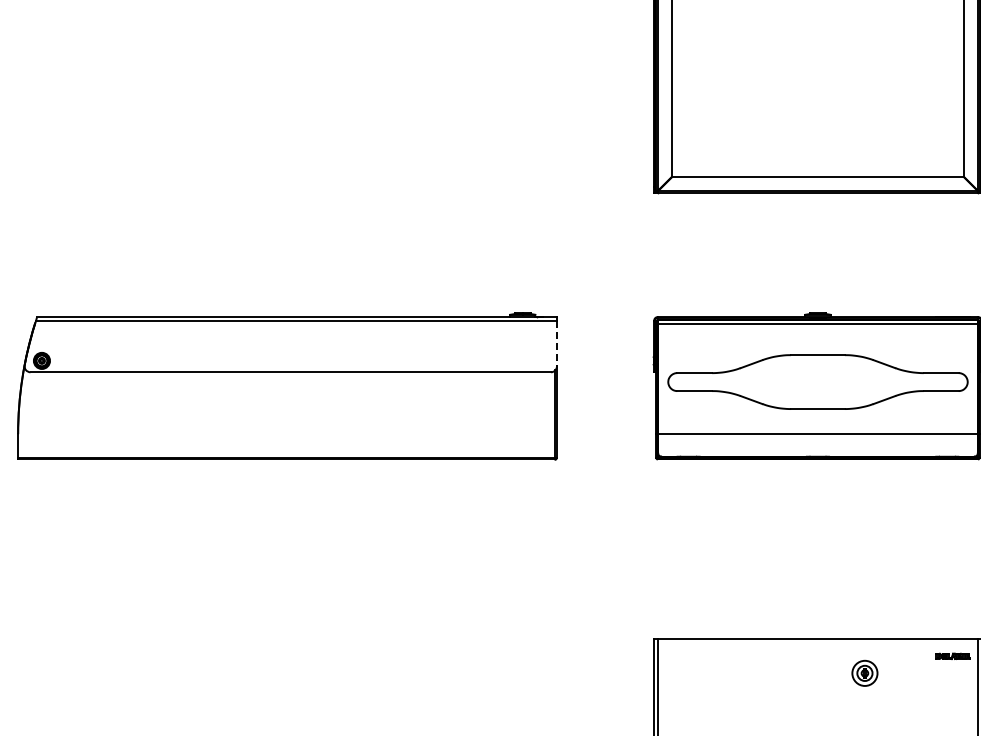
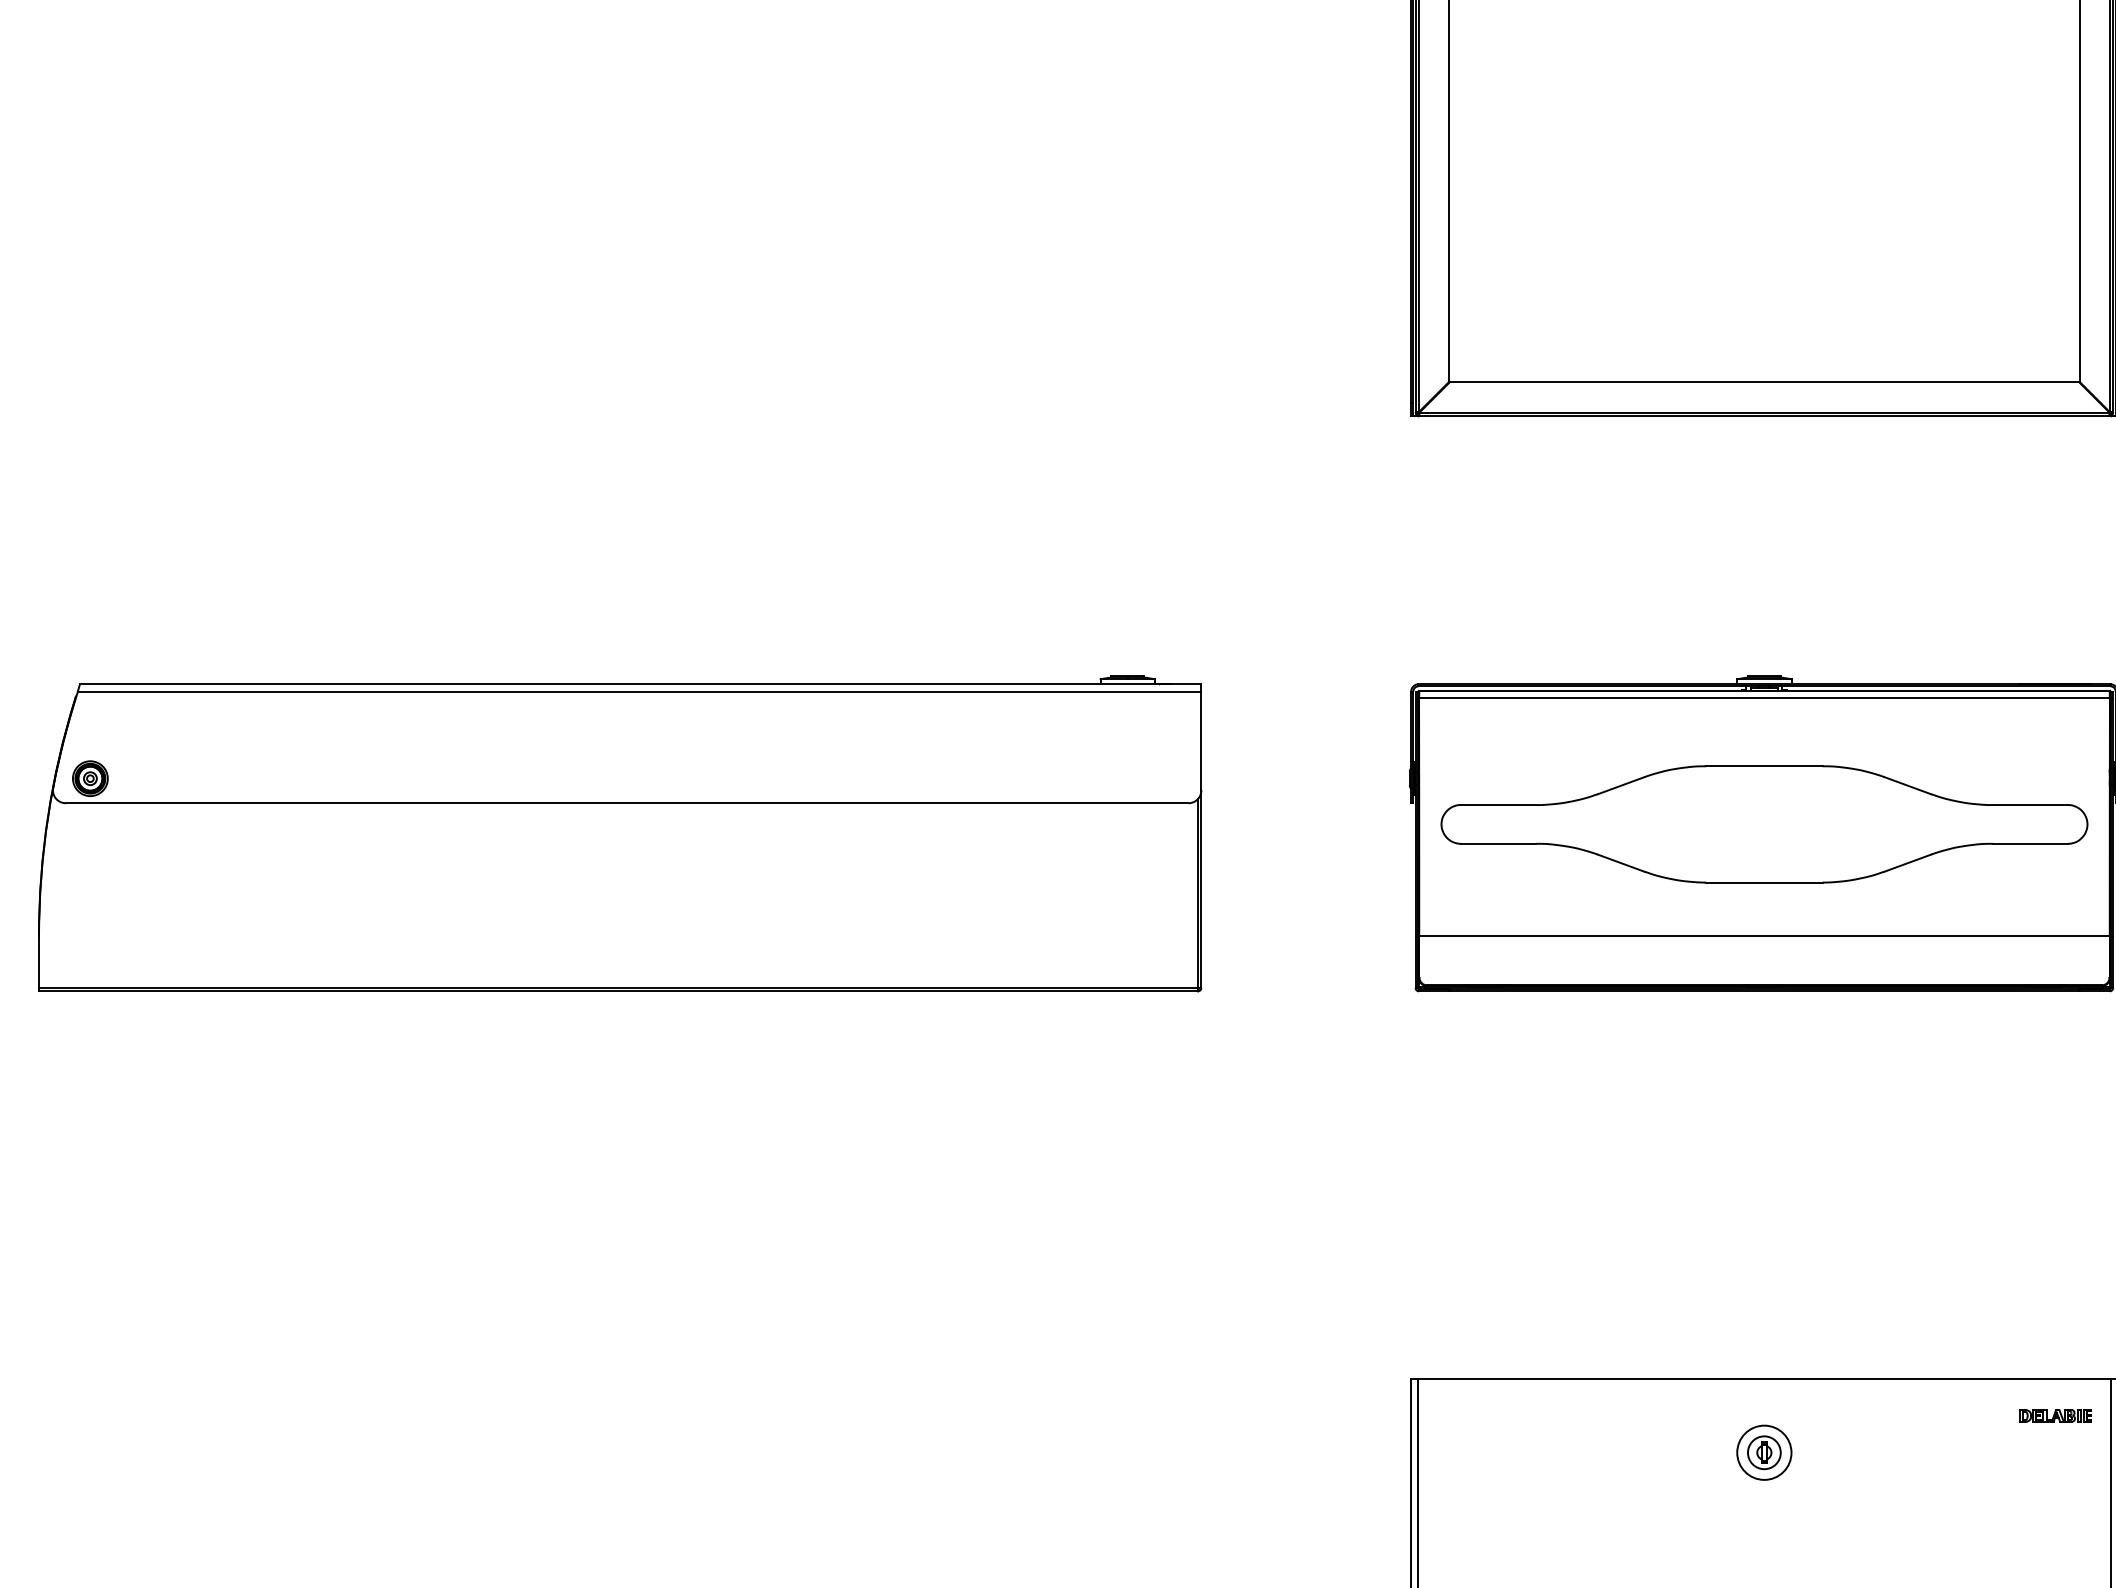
line: (556, 343) -> (1200, 741), dashed -> solid
part: (864, 672) -> (1763, 1450), moved

